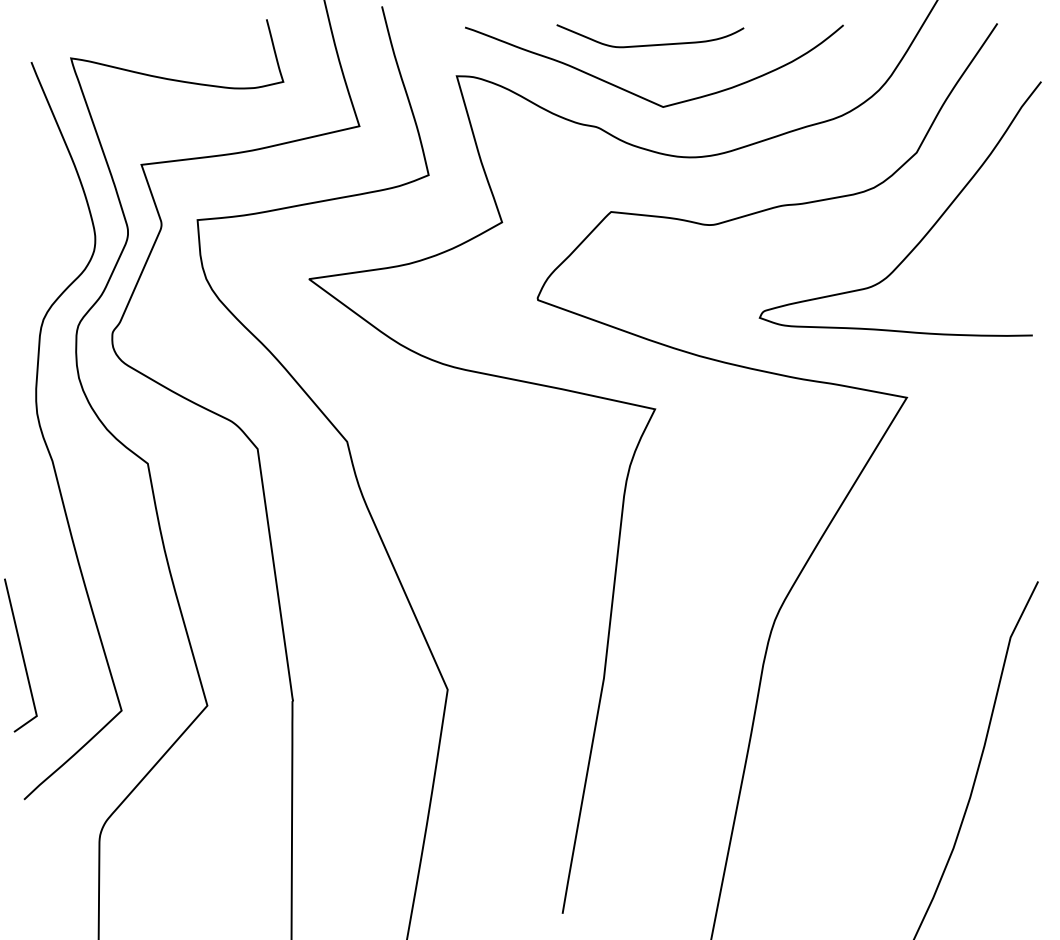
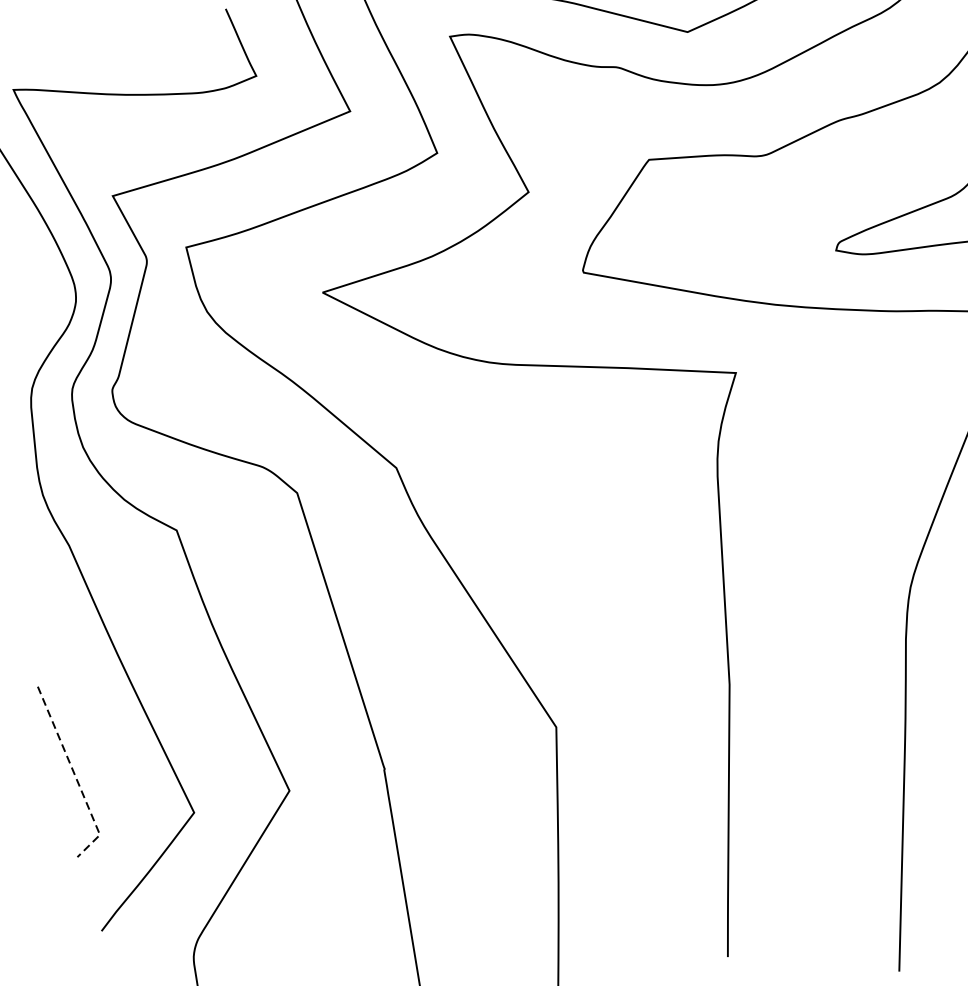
line: (24, 661) -> (75, 775), solid -> dashed

